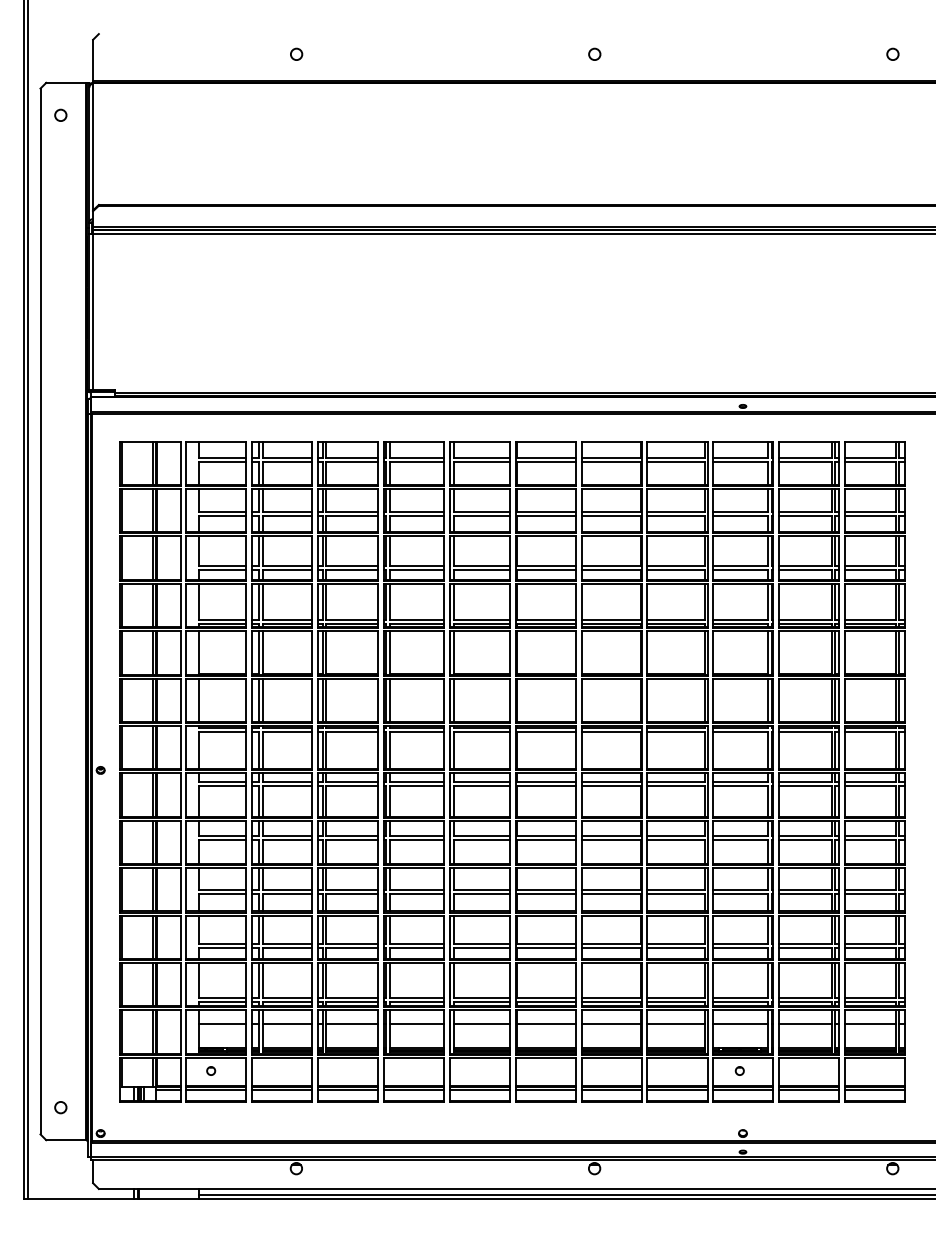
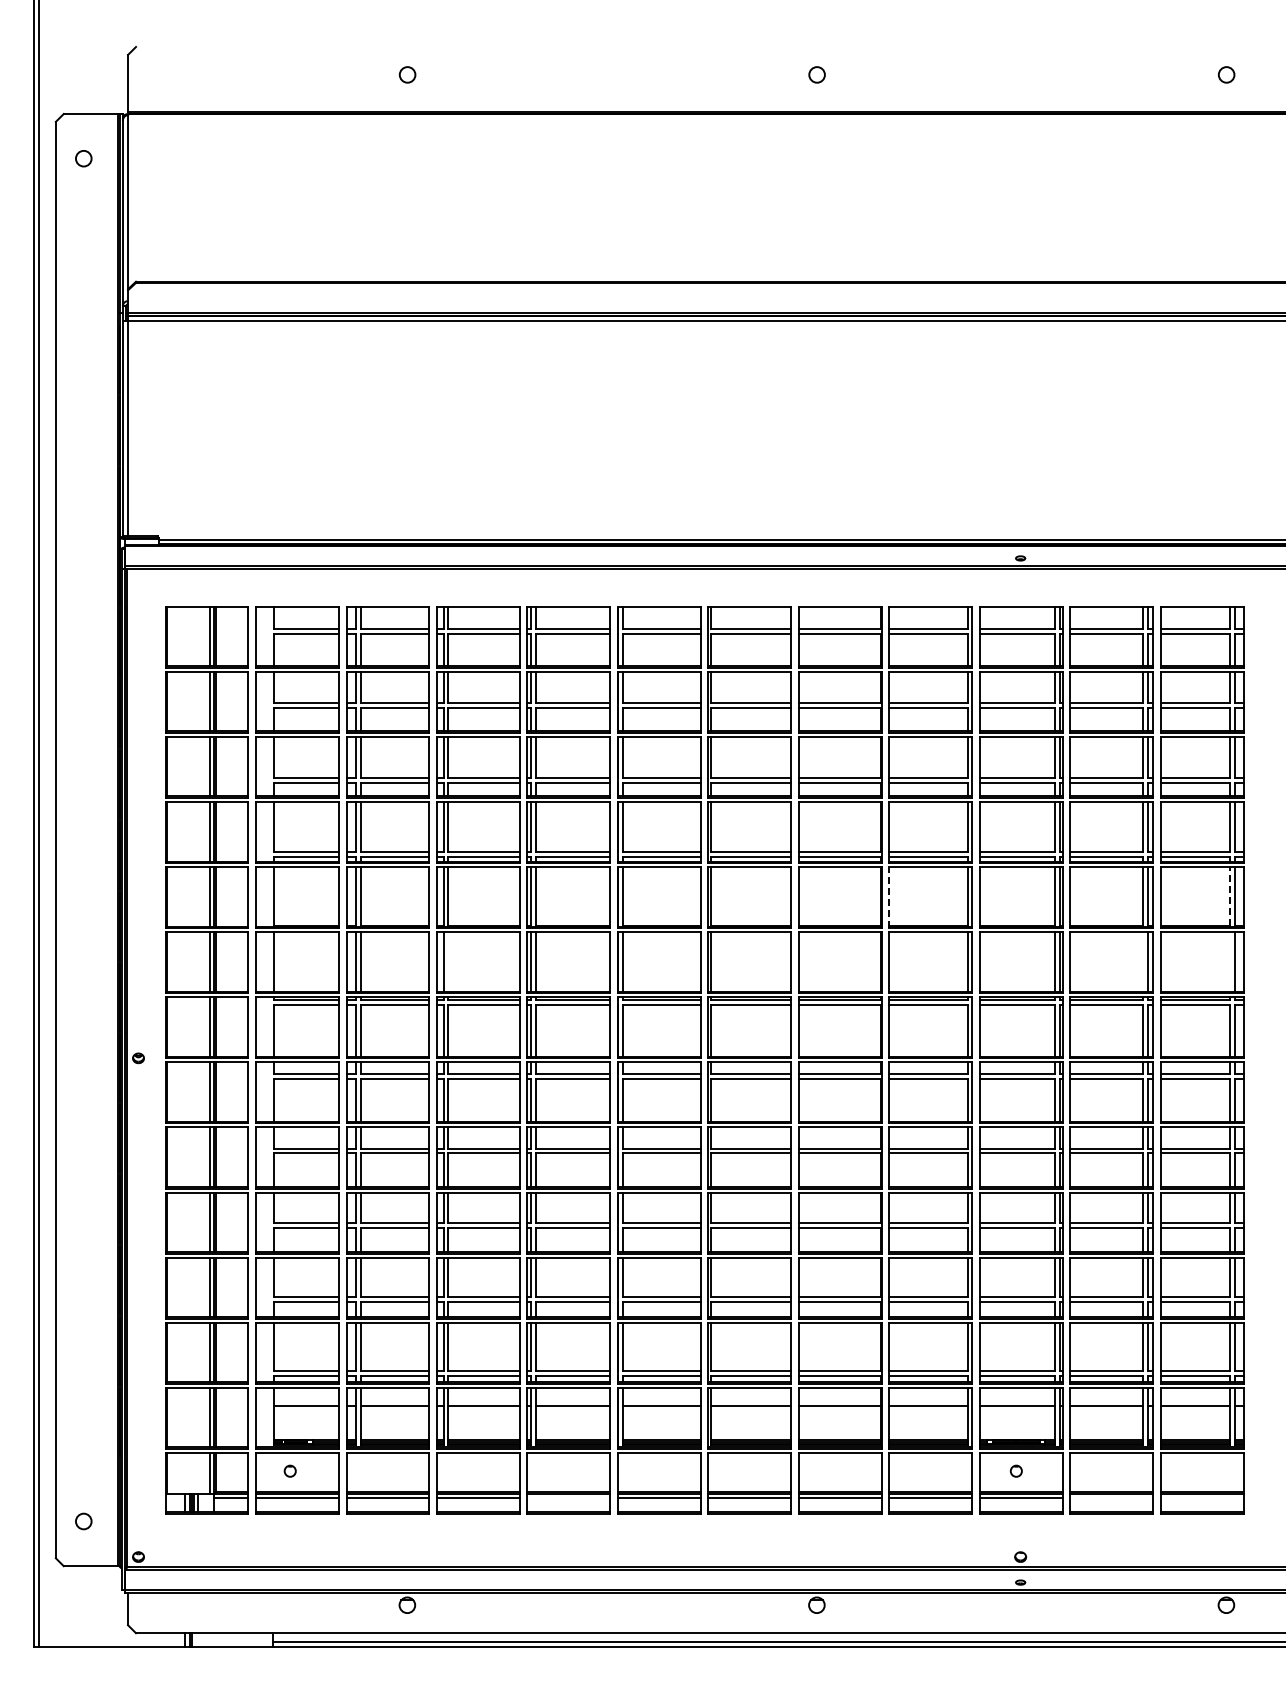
line: (895, 652) -> (1230, 896), solid -> dashed
line: (647, 653) -> (889, 897), solid -> dashed
line: (326, 699) -> (448, 961), removed
line: (831, 699) -> (1142, 961), removed
line: (895, 699) -> (1230, 961), removed
line: (413, 1090) -> (568, 1497), removed
line: (809, 1090) -> (1111, 1497), removed
line: (874, 1090) -> (1201, 1497), removed

